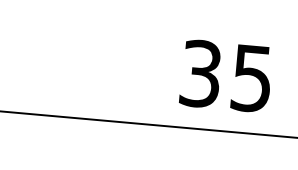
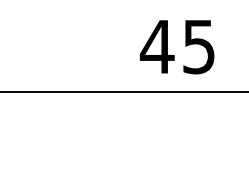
text: (199, 73) -> (156, 46), 35 -> 45

